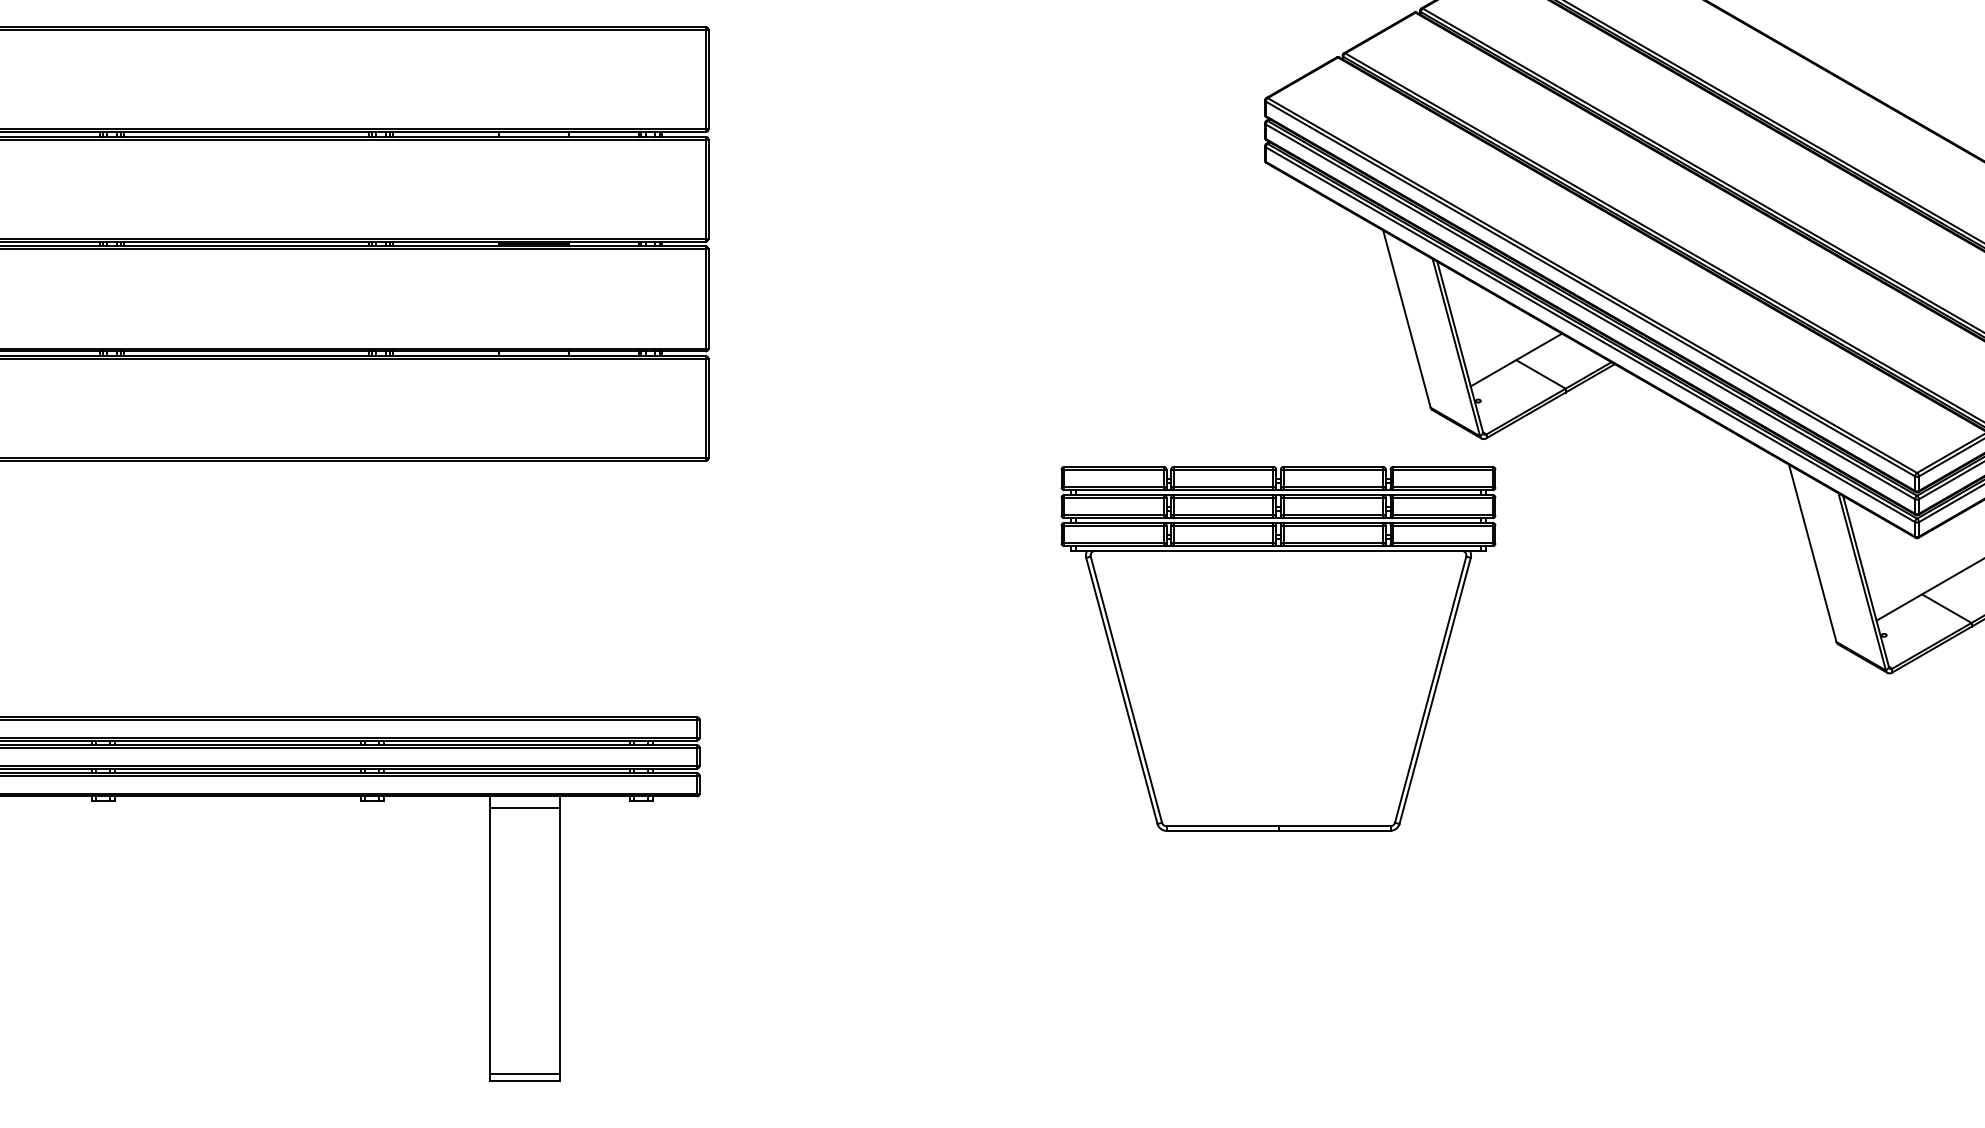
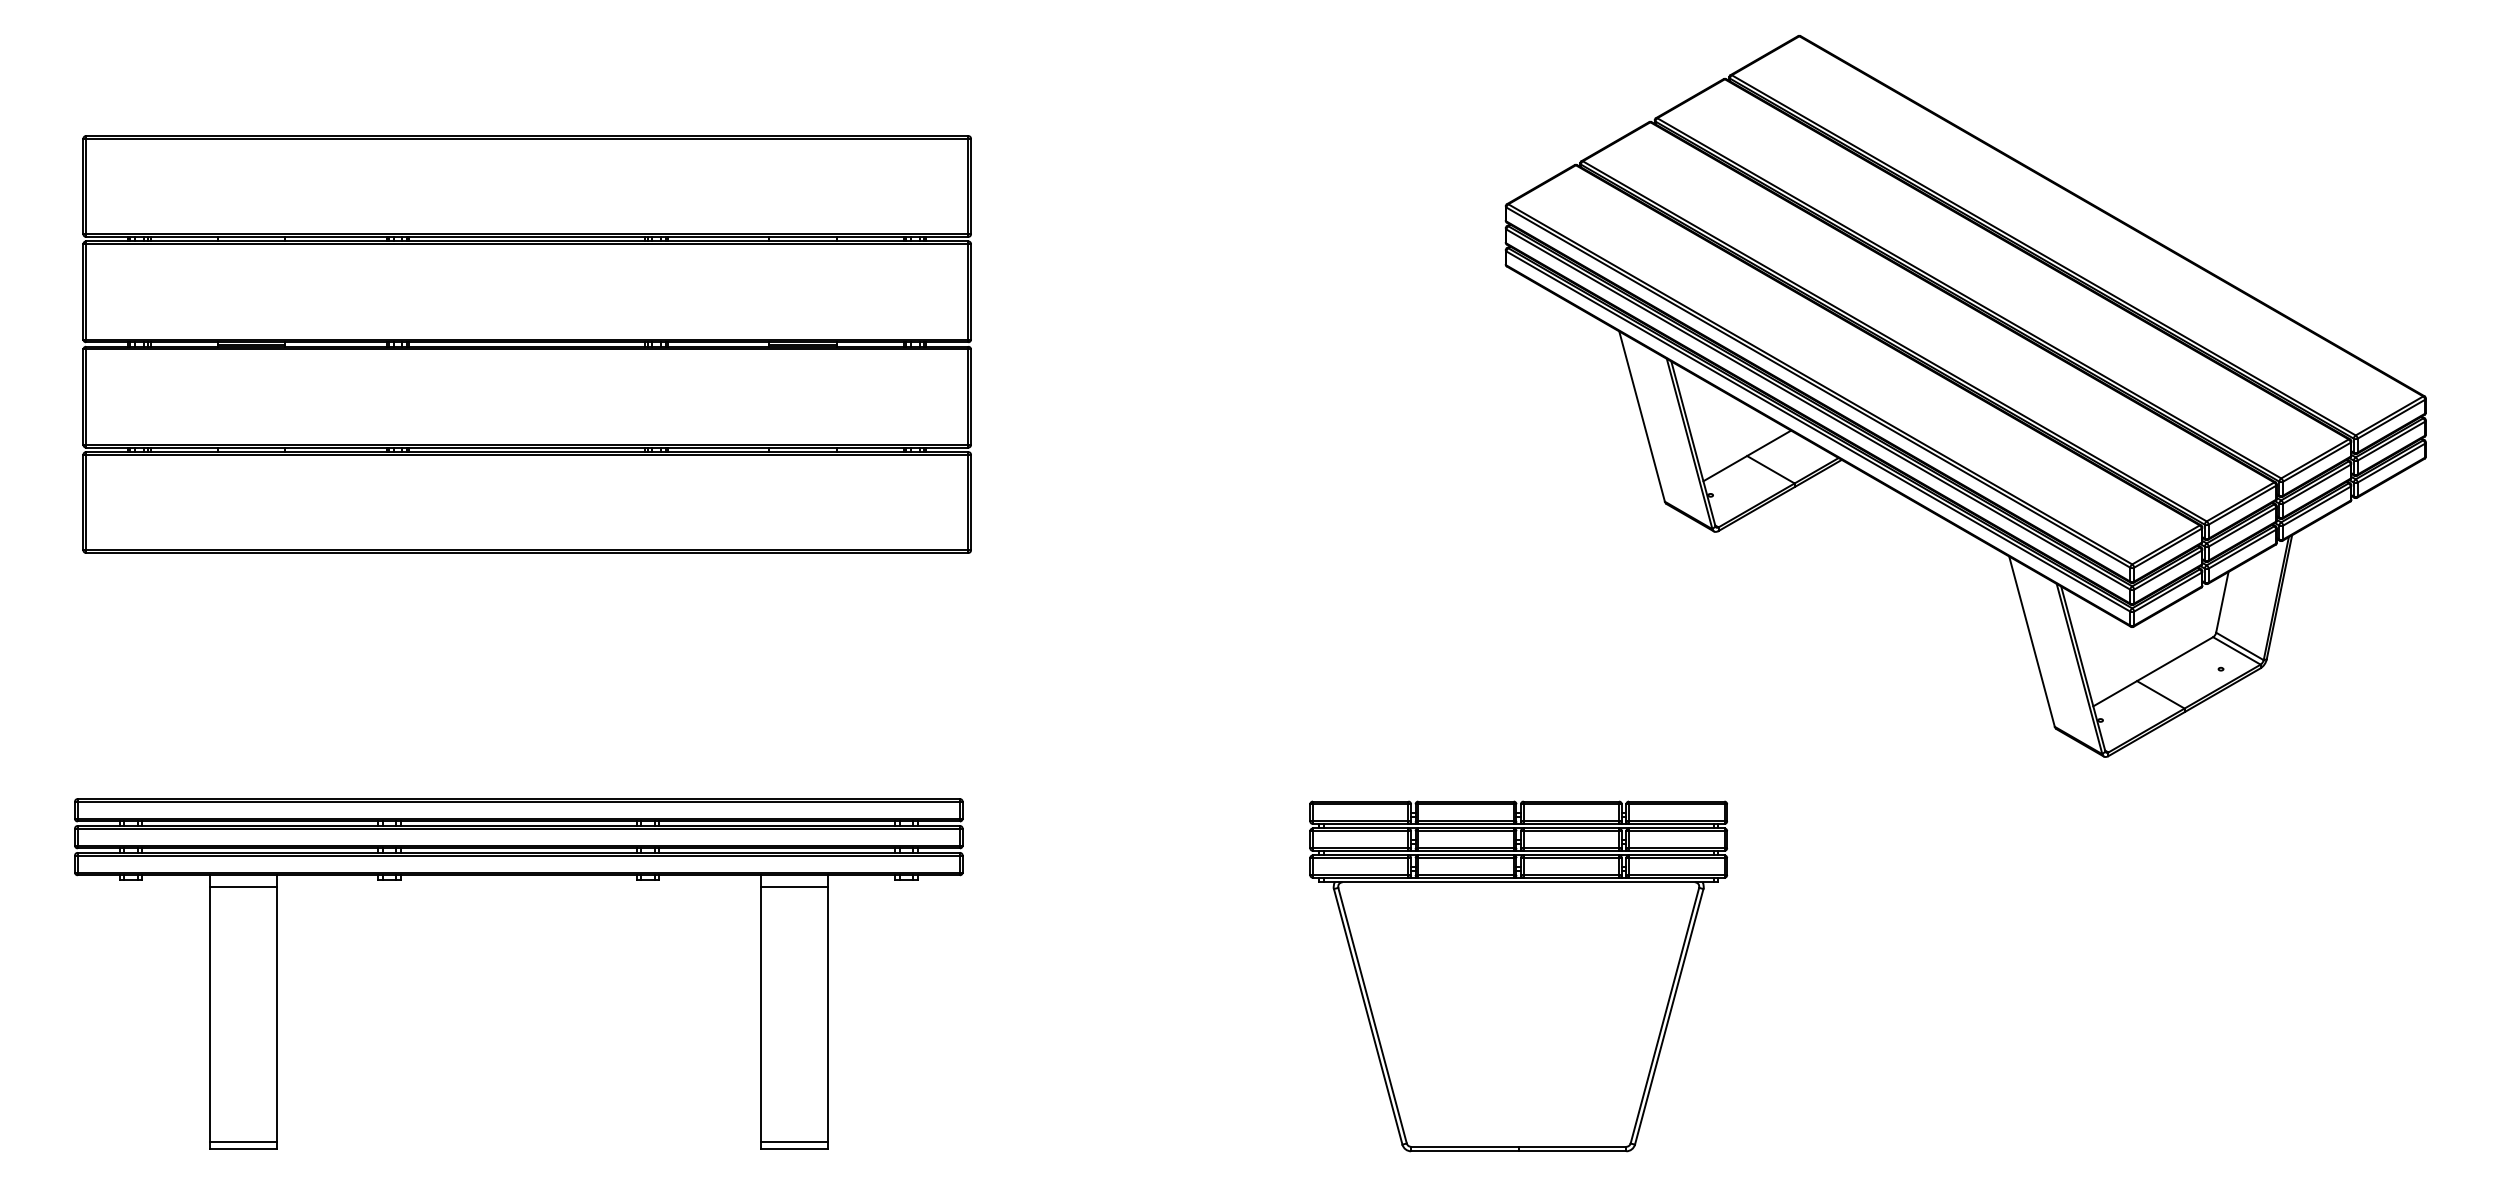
part: (1278, 648) -> (1518, 976), moved

